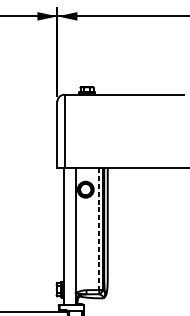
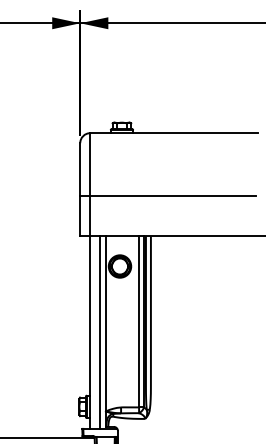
line: (120, 139) -> (168, 196), added
line: (99, 229) -> (139, 322), dashed -> solid
line: (71, 236) -> (99, 332), added

